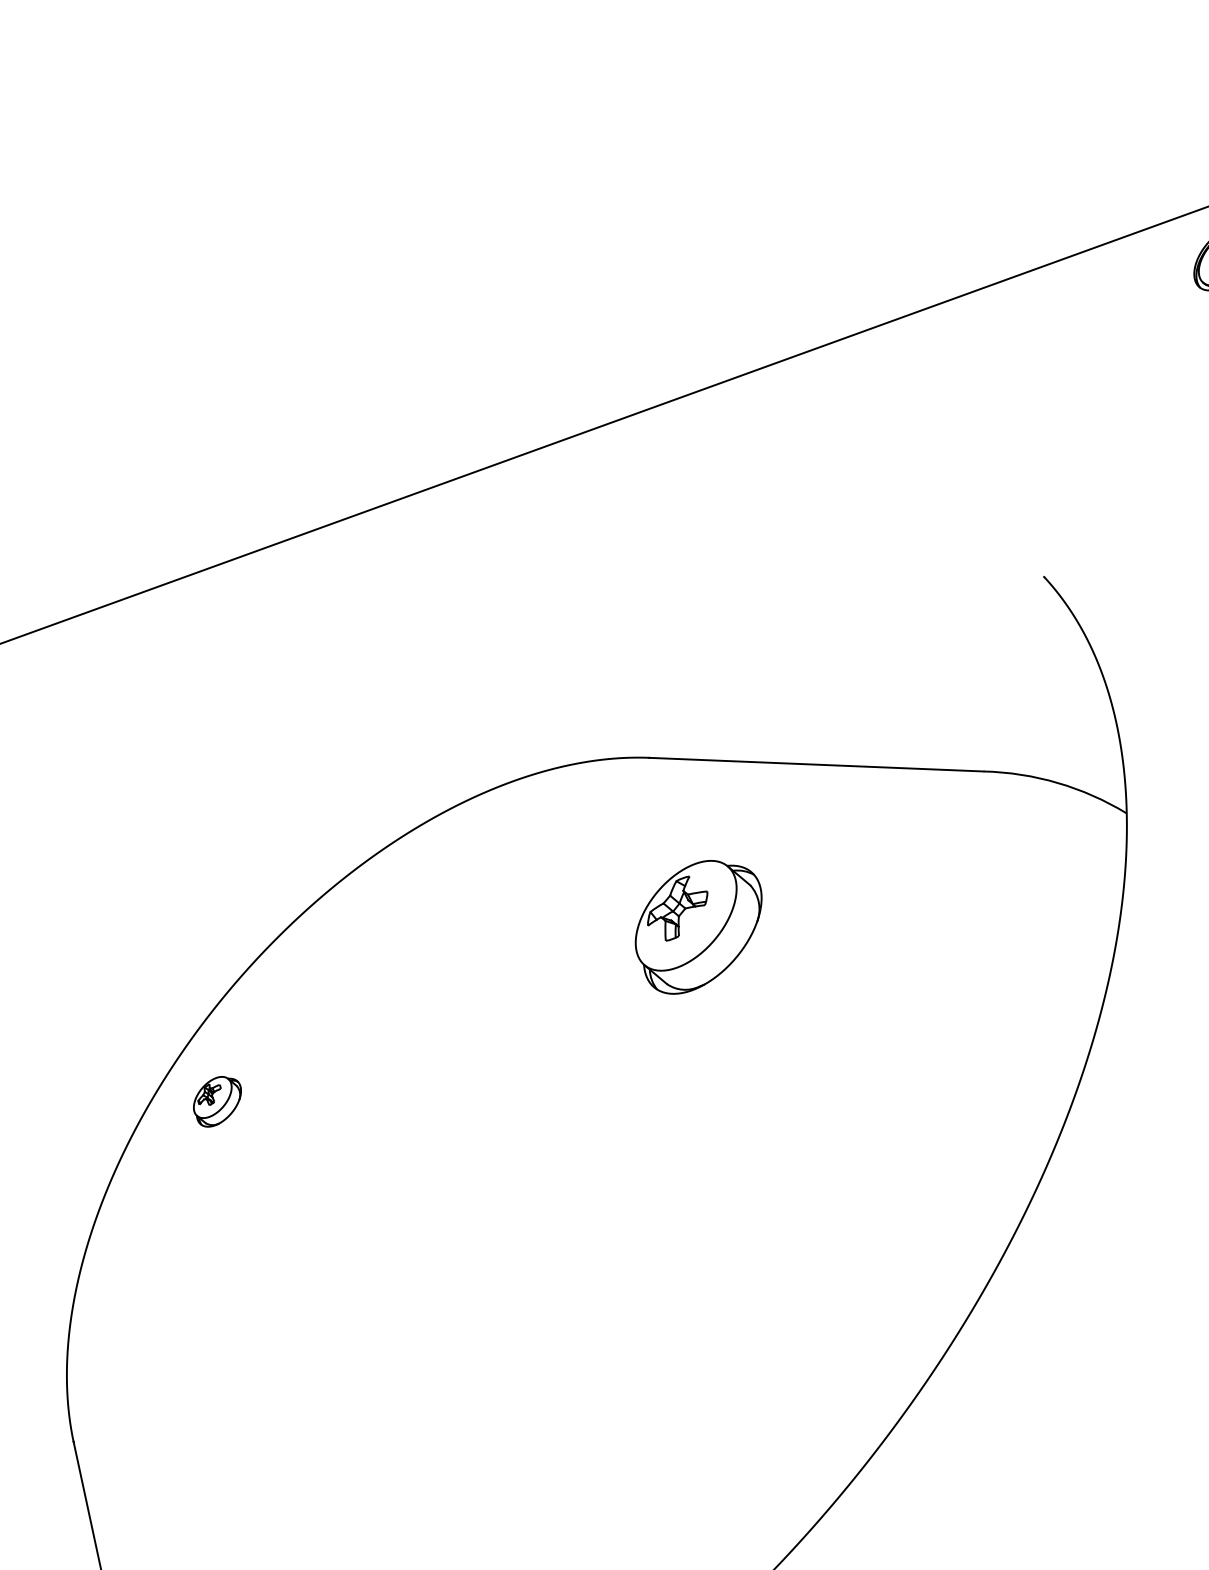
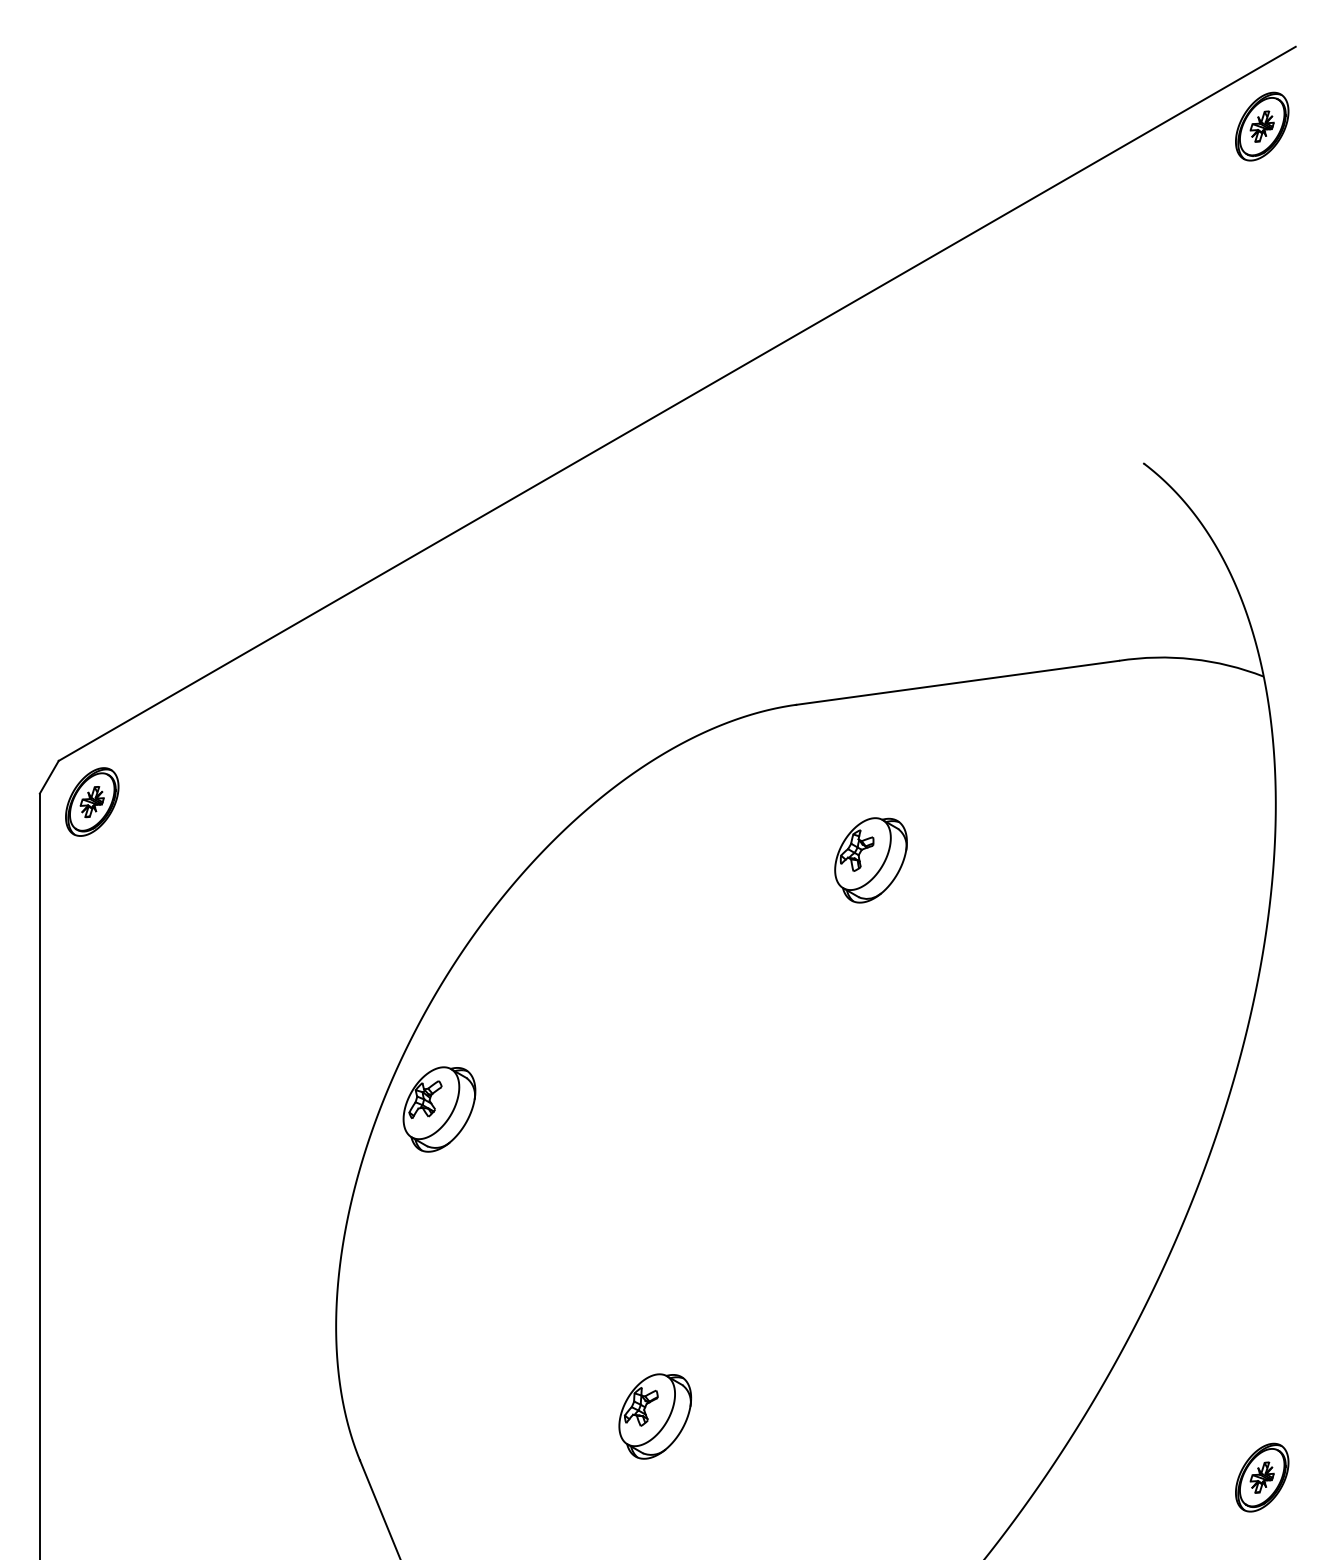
part: (696, 928) -> (870, 860), size x0.62
part: (216, 1102) -> (439, 1109), size x1.67
part: (379, 1450) -> (655, 1416), added

